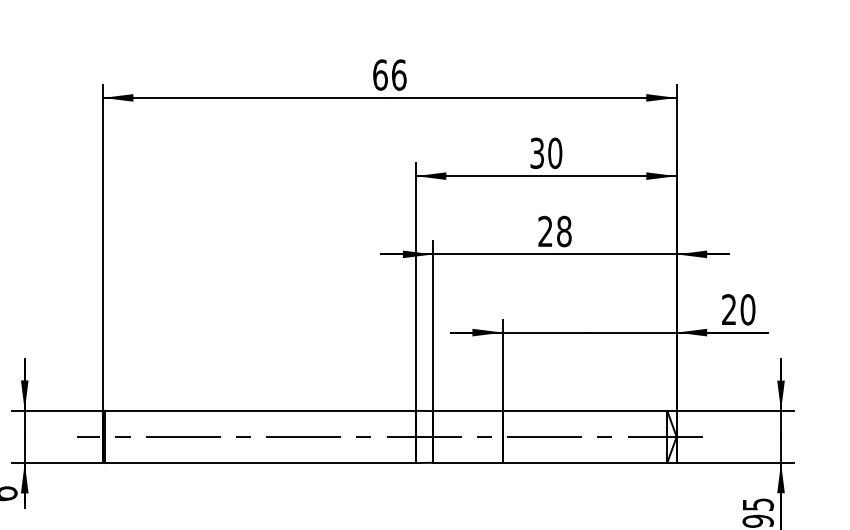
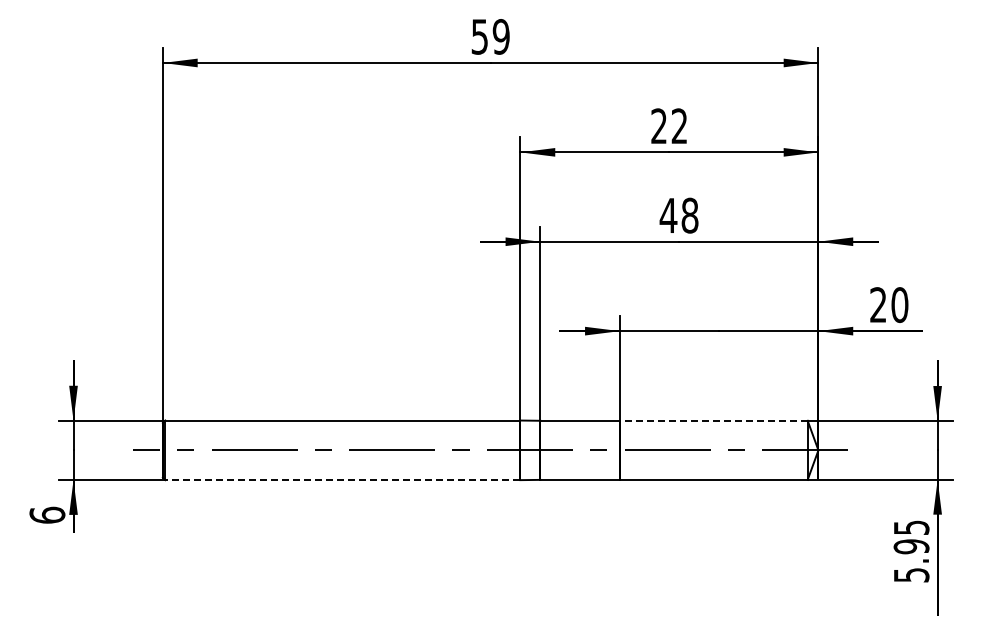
text: (389, 74) -> (490, 36), 66 -> 59
text: (546, 153) -> (669, 126), 30 -> 22
text: (545, 230) -> (668, 214), 28 -> 48
line: (584, 410) -> (713, 420), solid -> dashed
line: (260, 463) -> (342, 480), solid -> dashed

